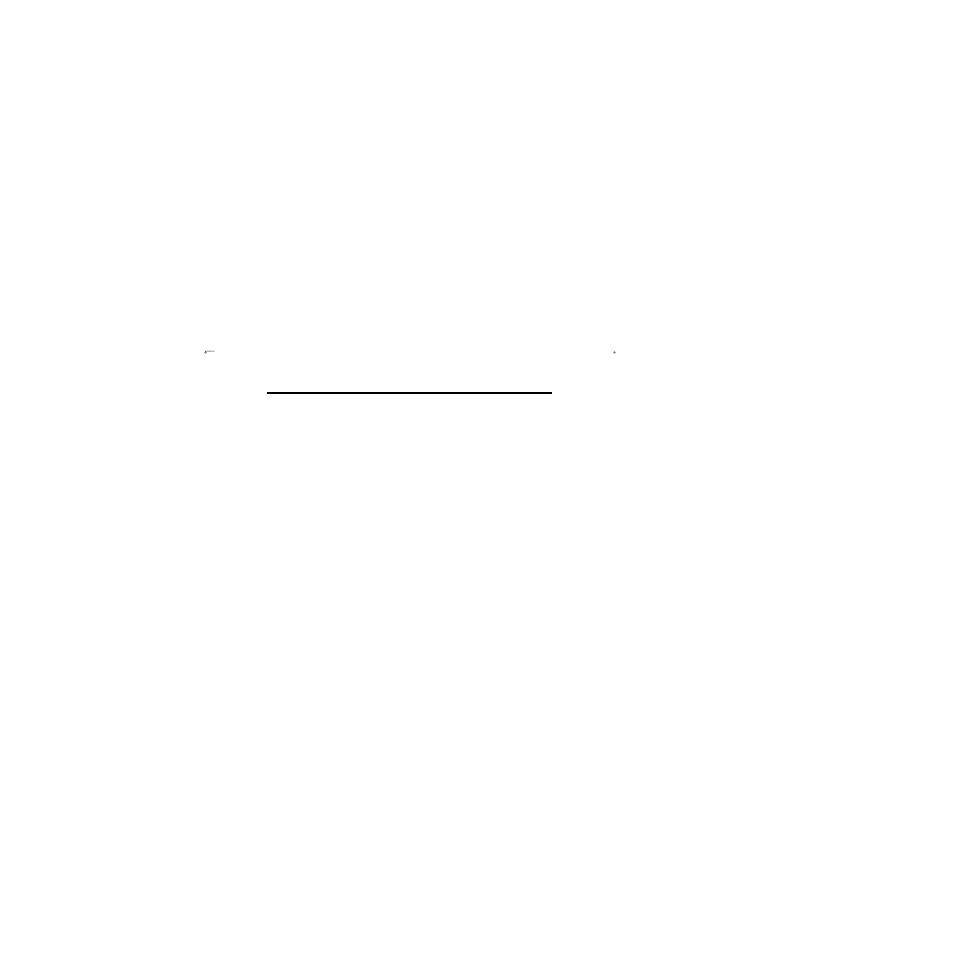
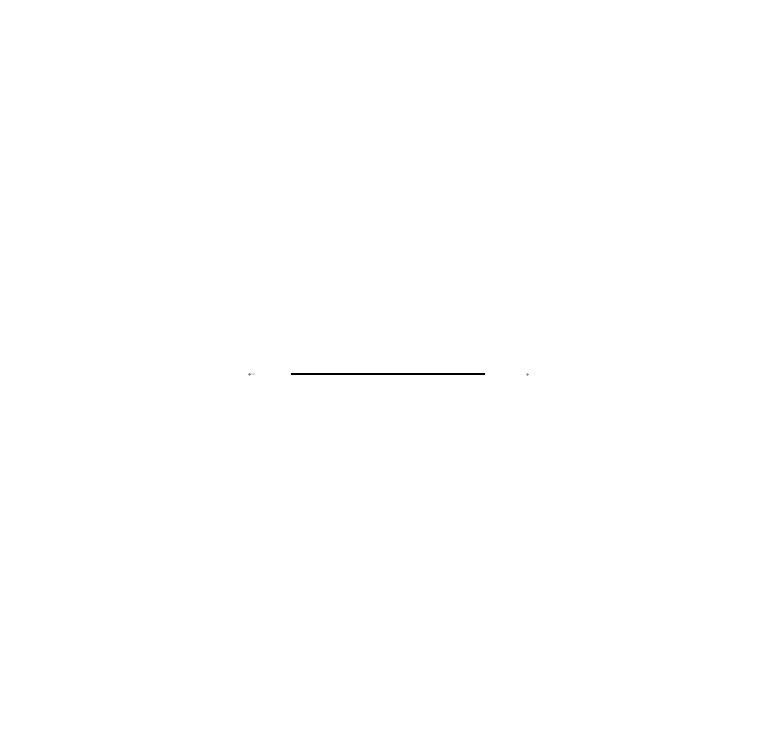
line: (408, 391) -> (387, 373), moved

